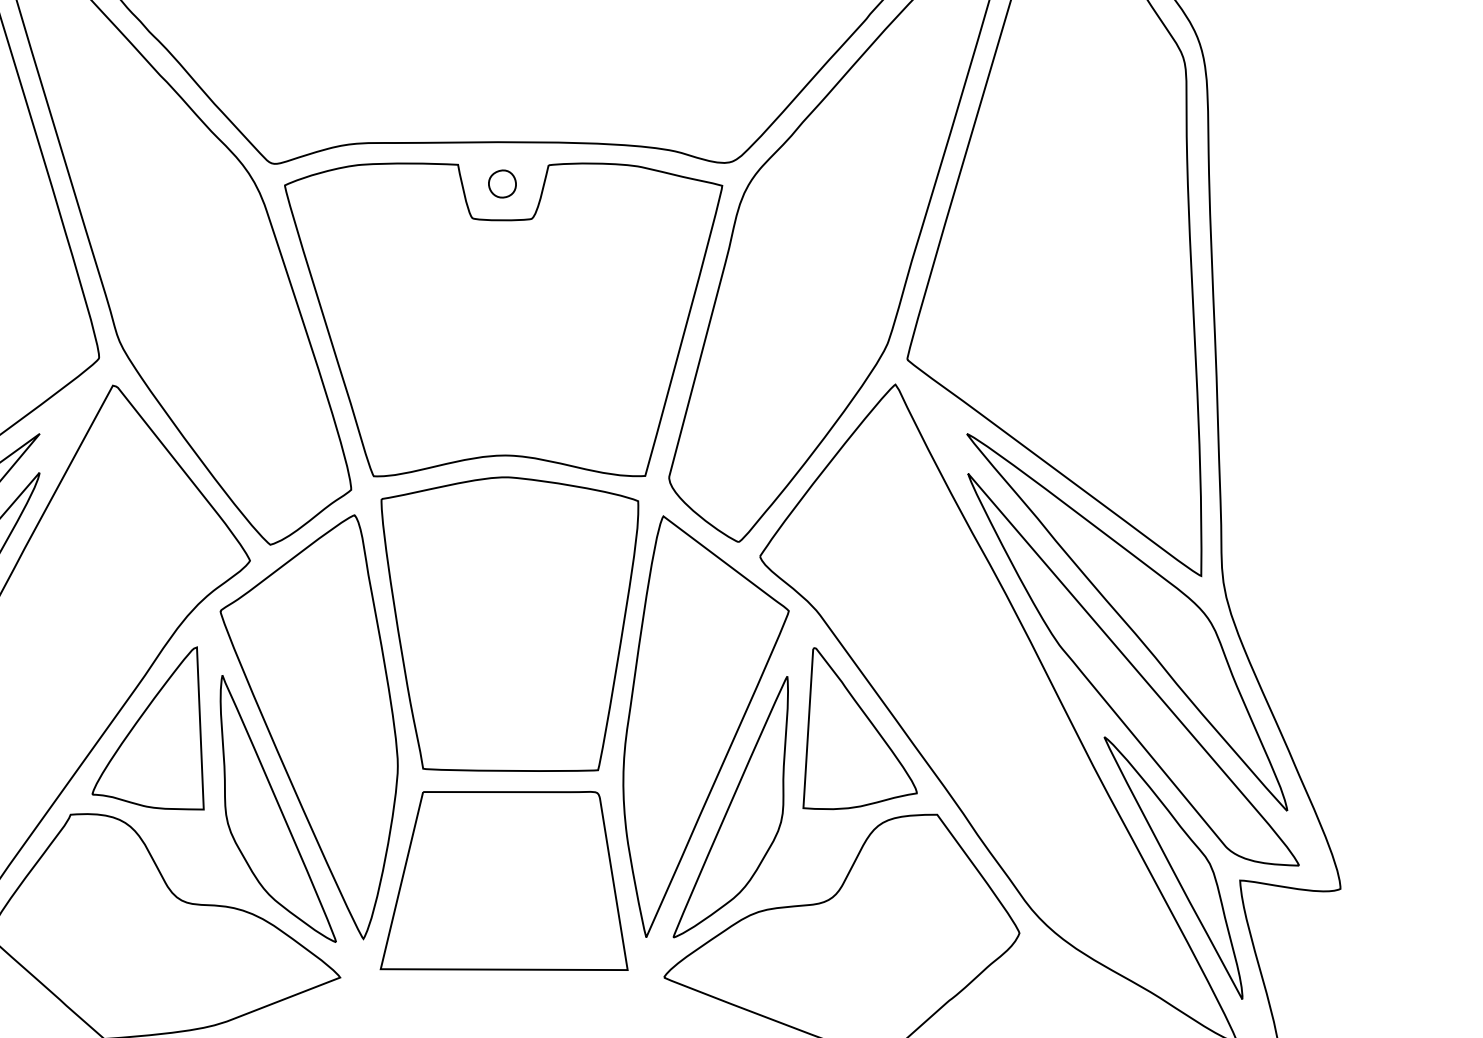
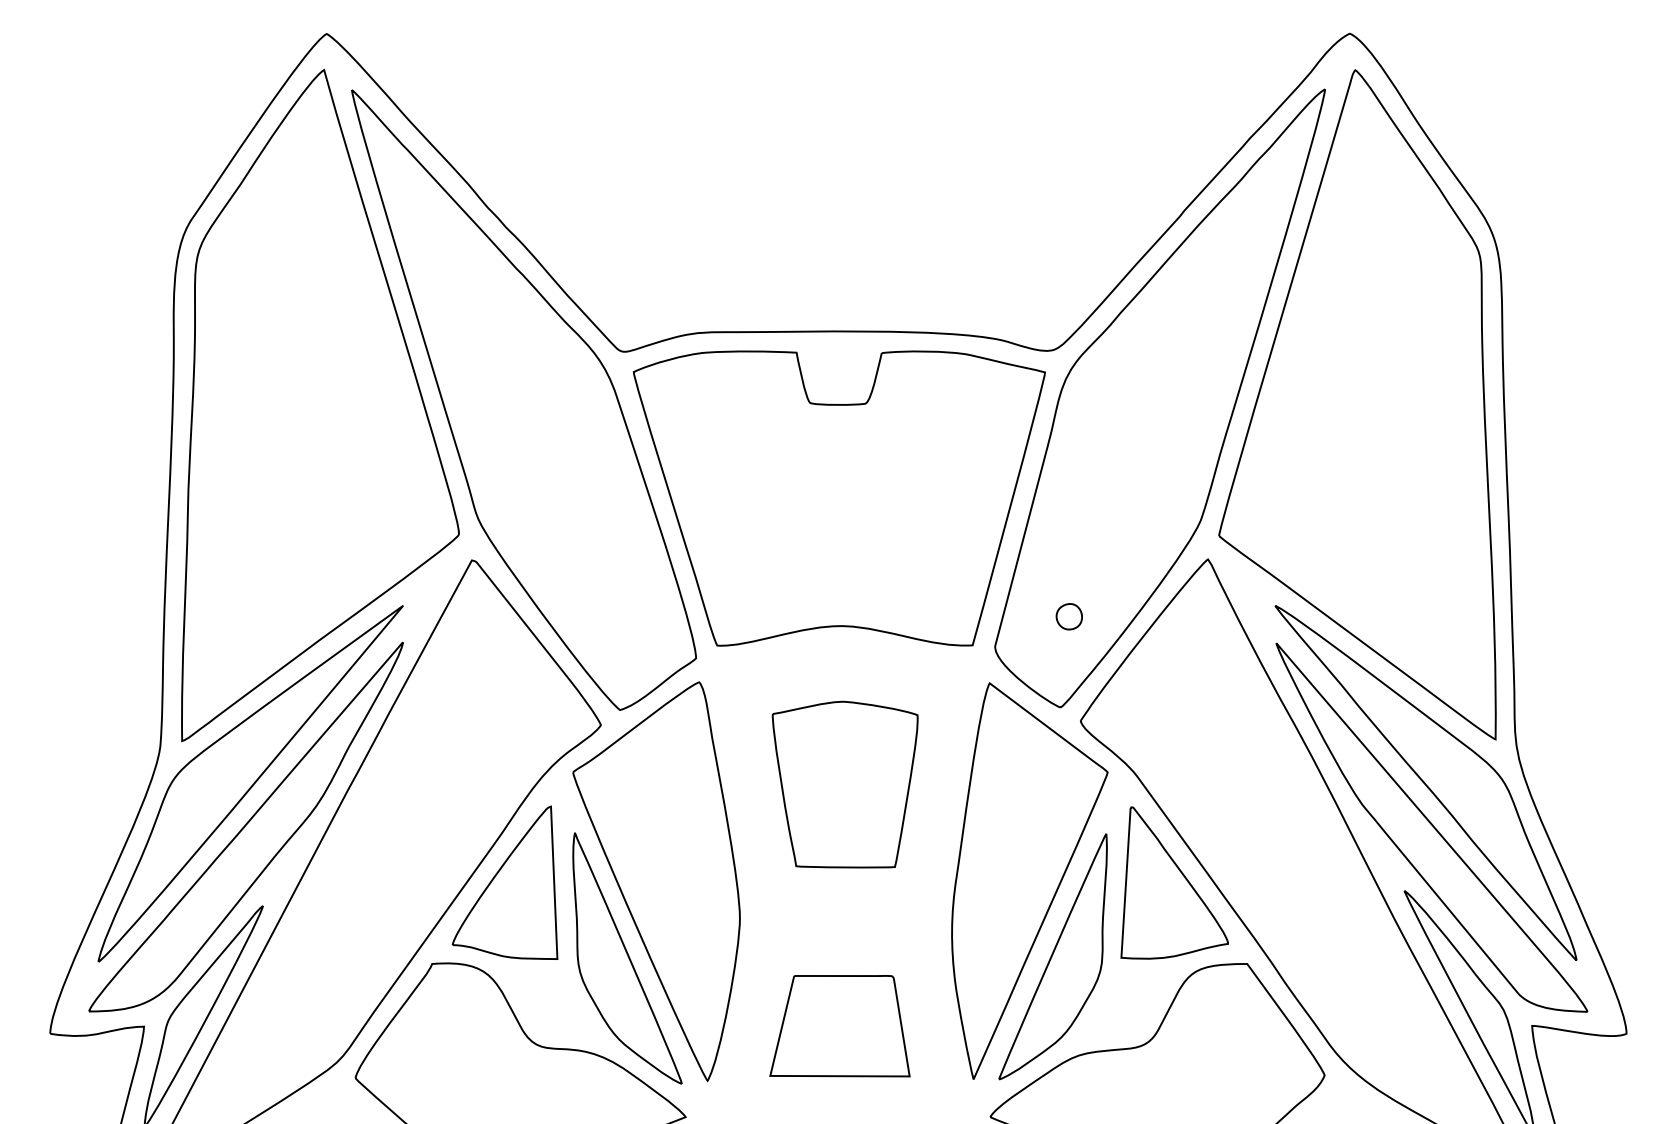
part: (501, 183) -> (1068, 616), moved
part: (509, 623) -> (844, 784), size x0.6
part: (503, 880) -> (839, 1025), size x0.6

